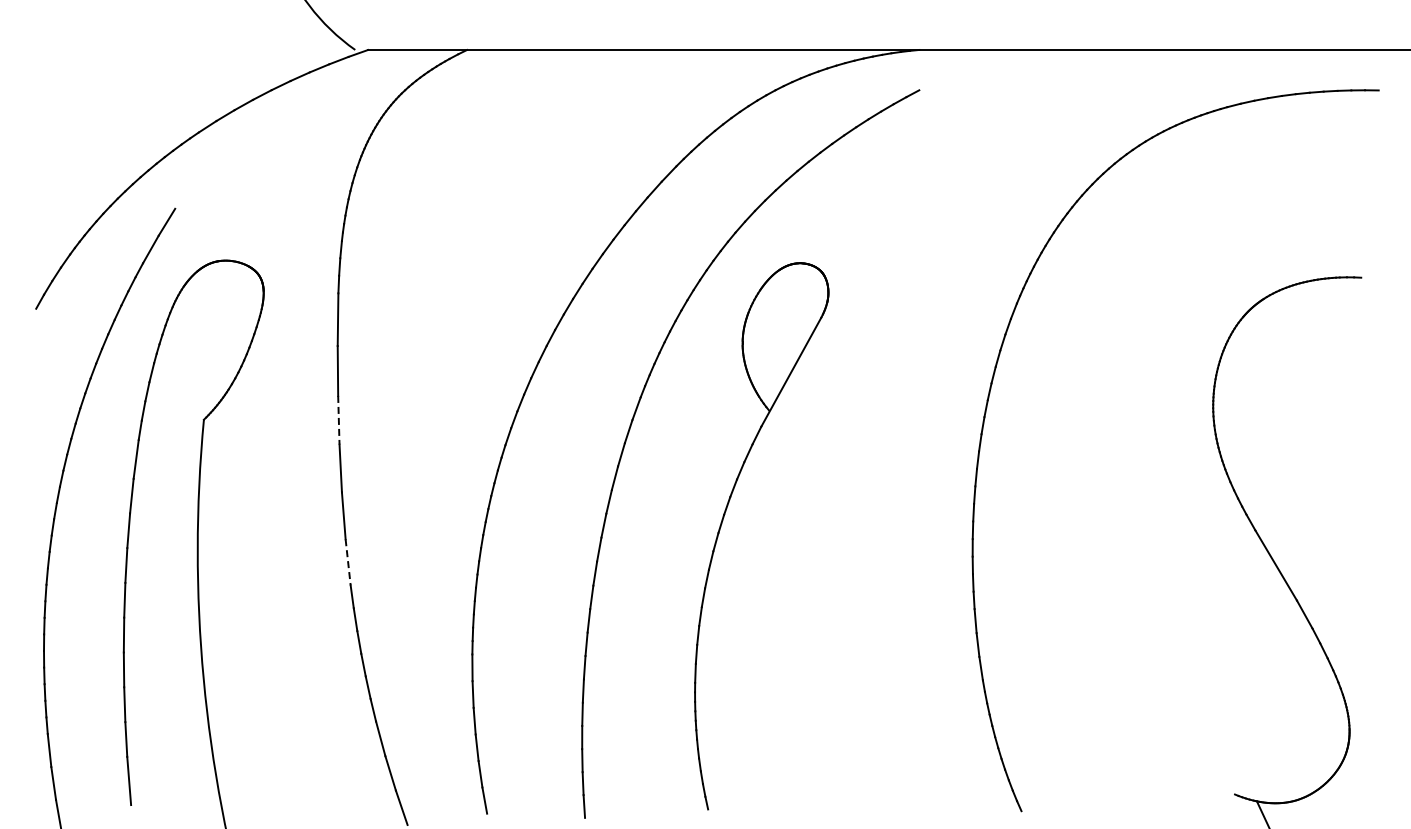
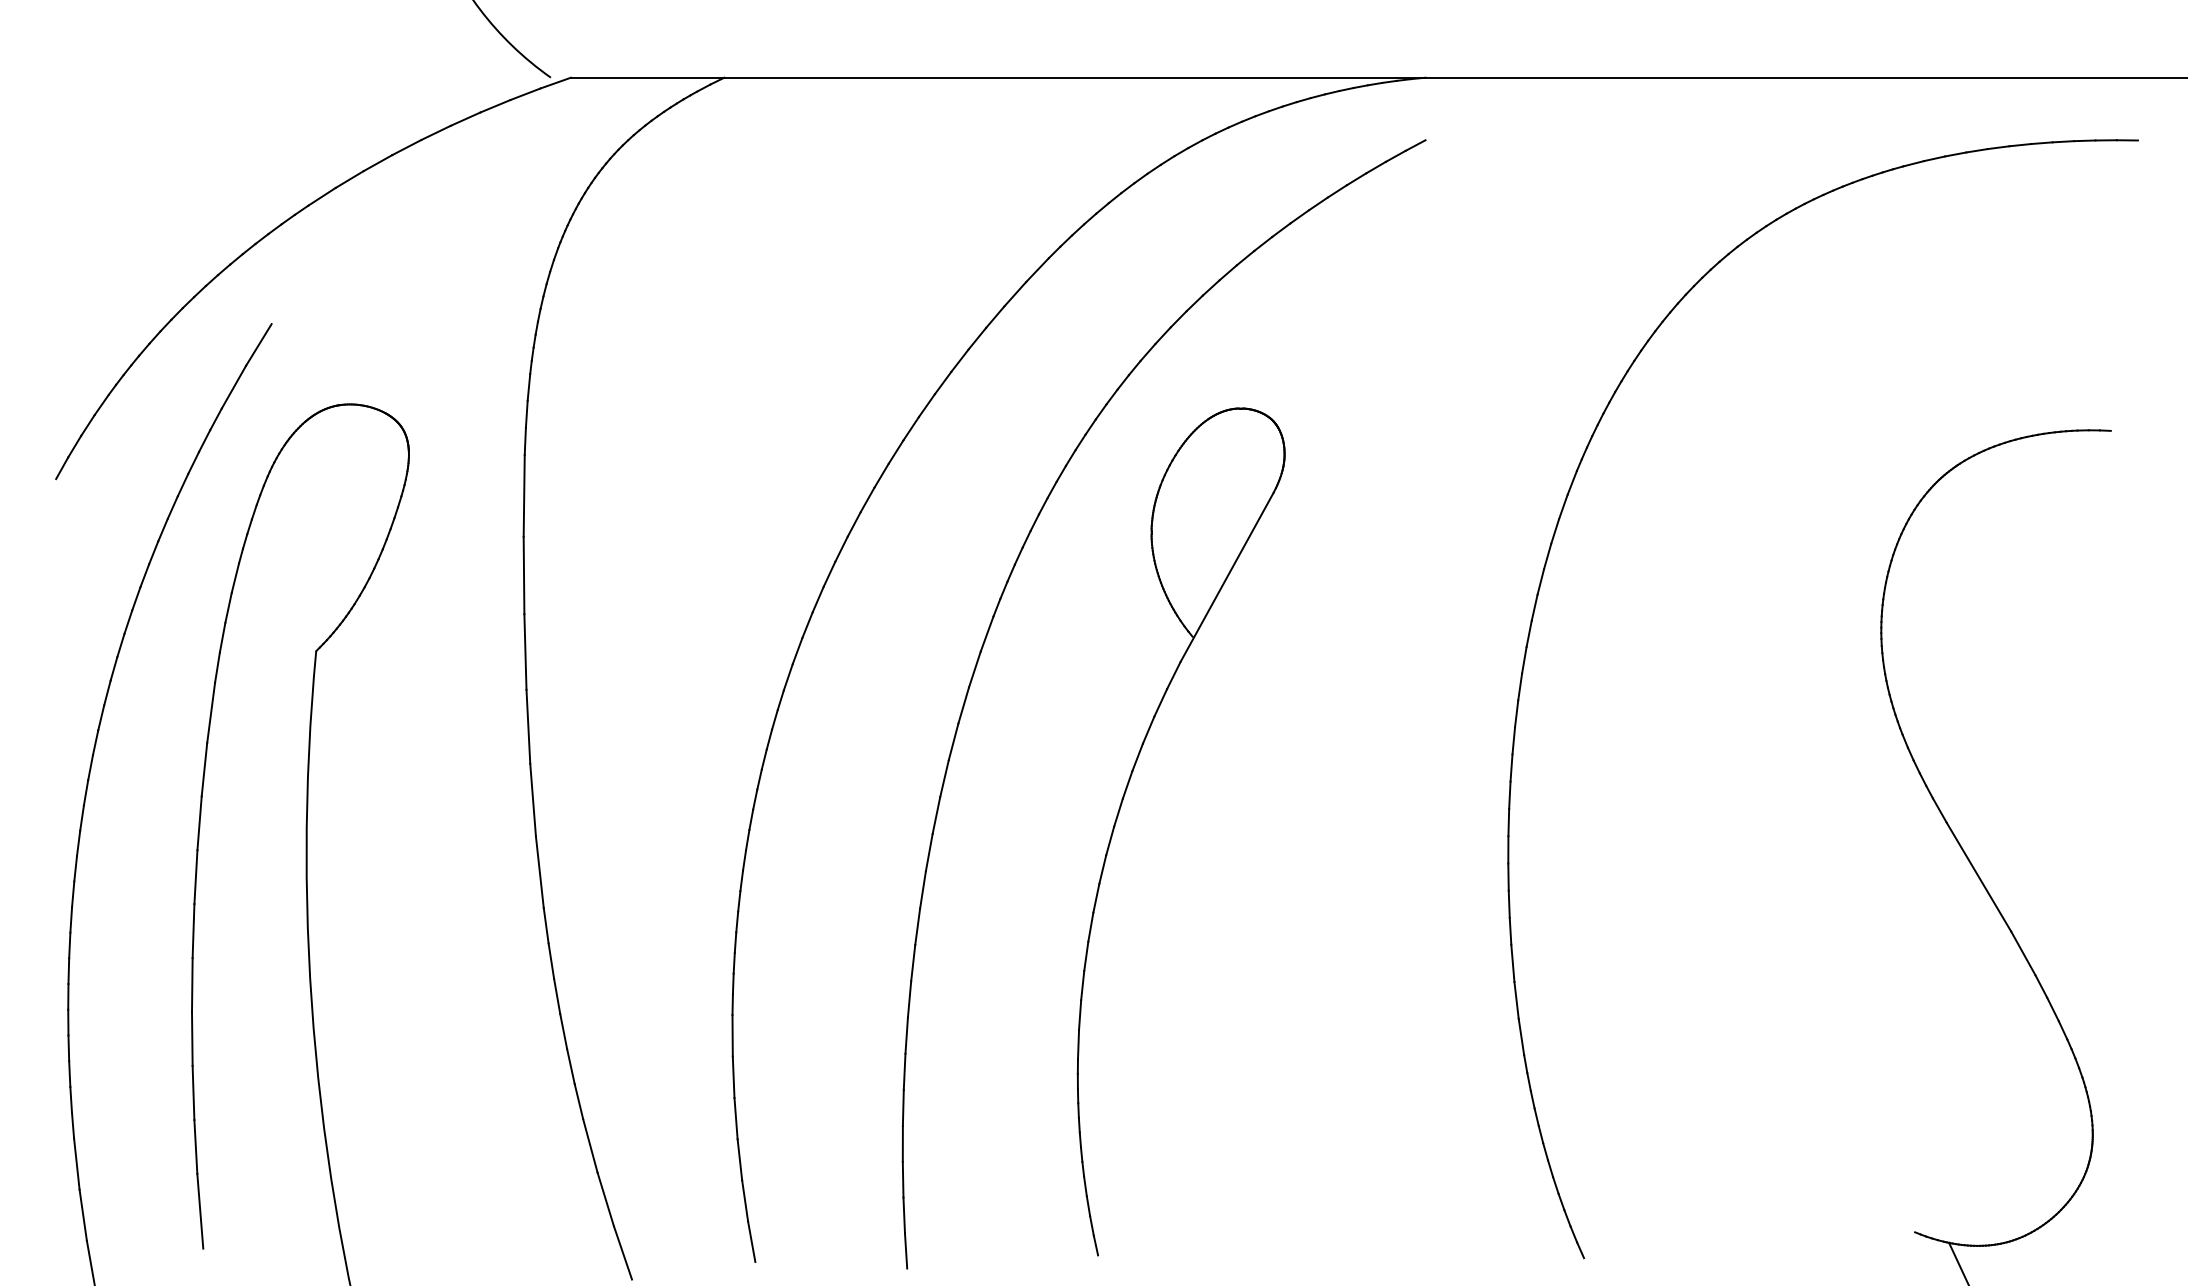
line: (338, 420) -> (524, 652), dashed -> solid
line: (348, 562) -> (540, 872), dashed -> solid

